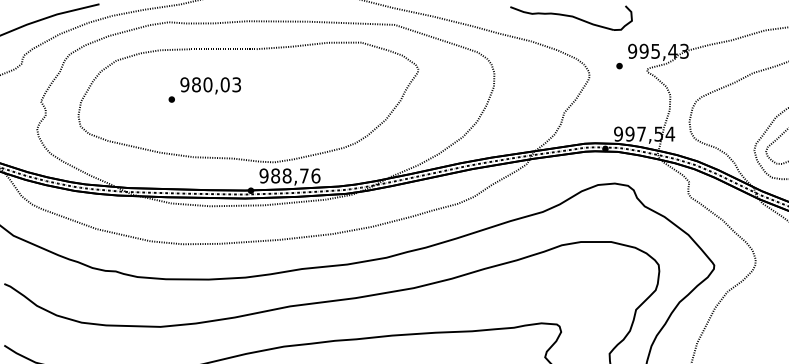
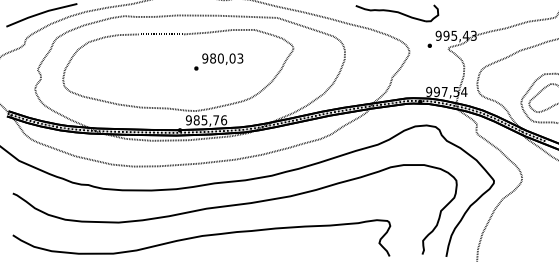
text: (204, 89) -> (218, 61), moved
text: (287, 176) -> (204, 120), 988,76 -> 985,76

